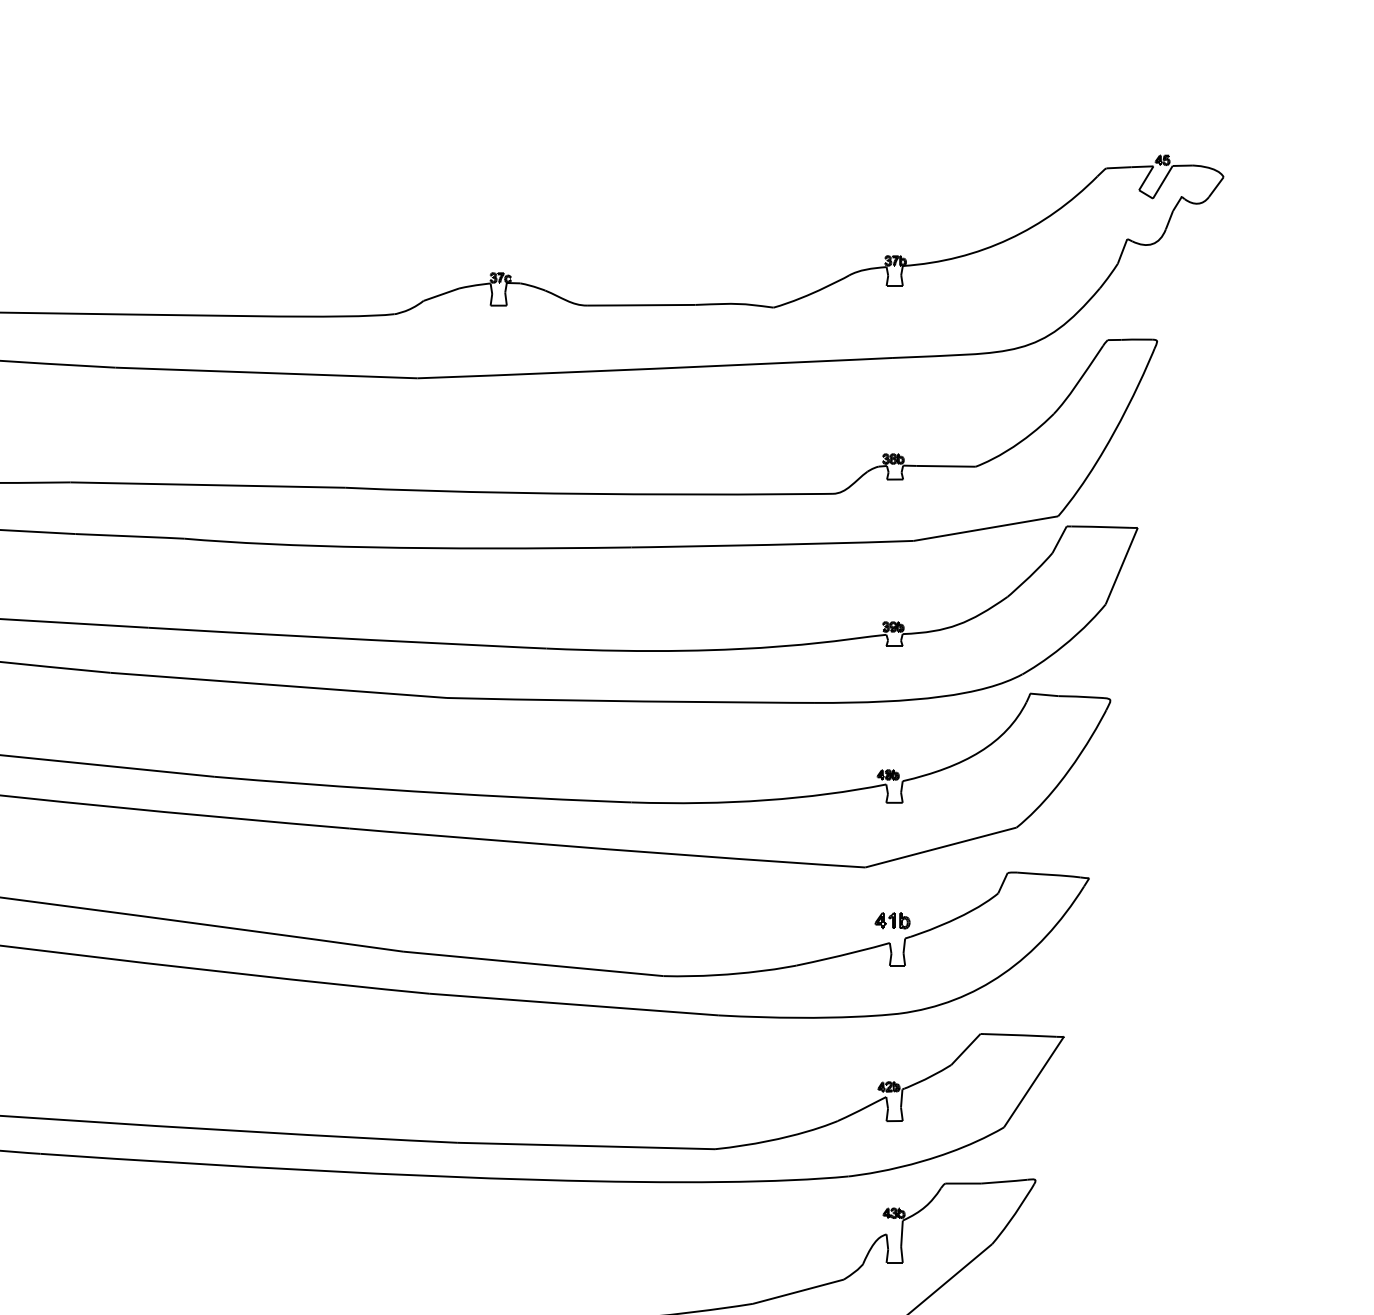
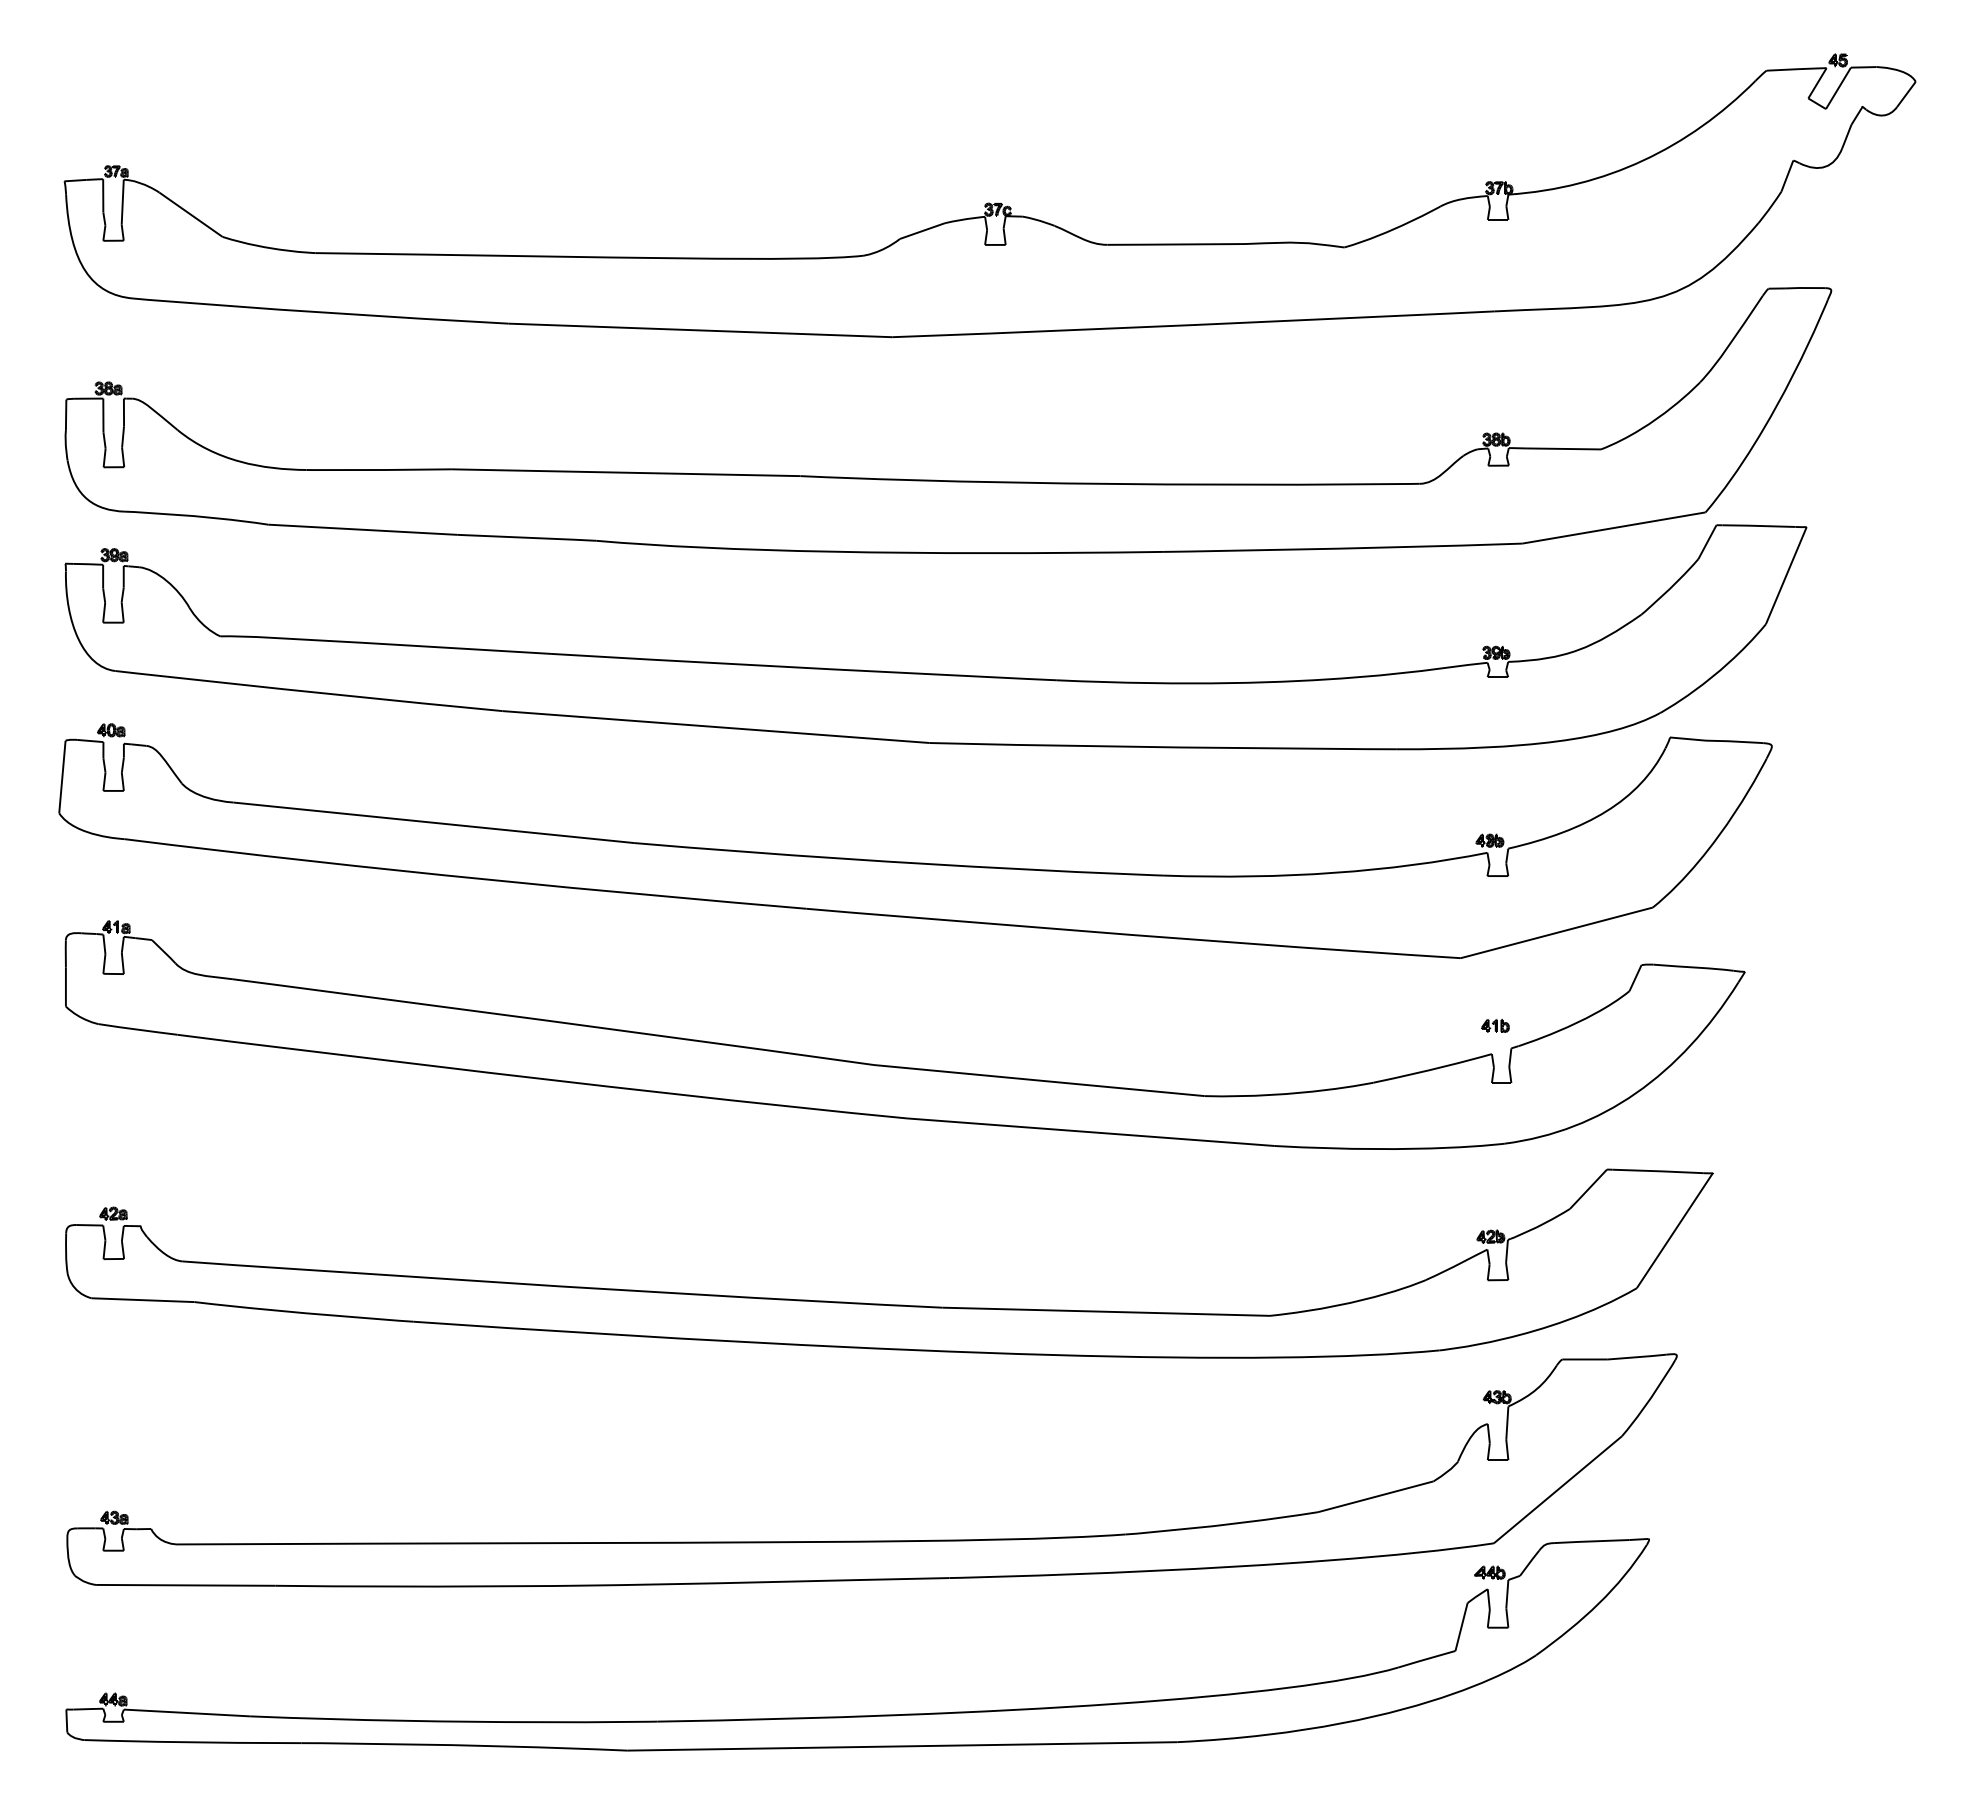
part: (892, 920) -> (1495, 1025), size x0.62

